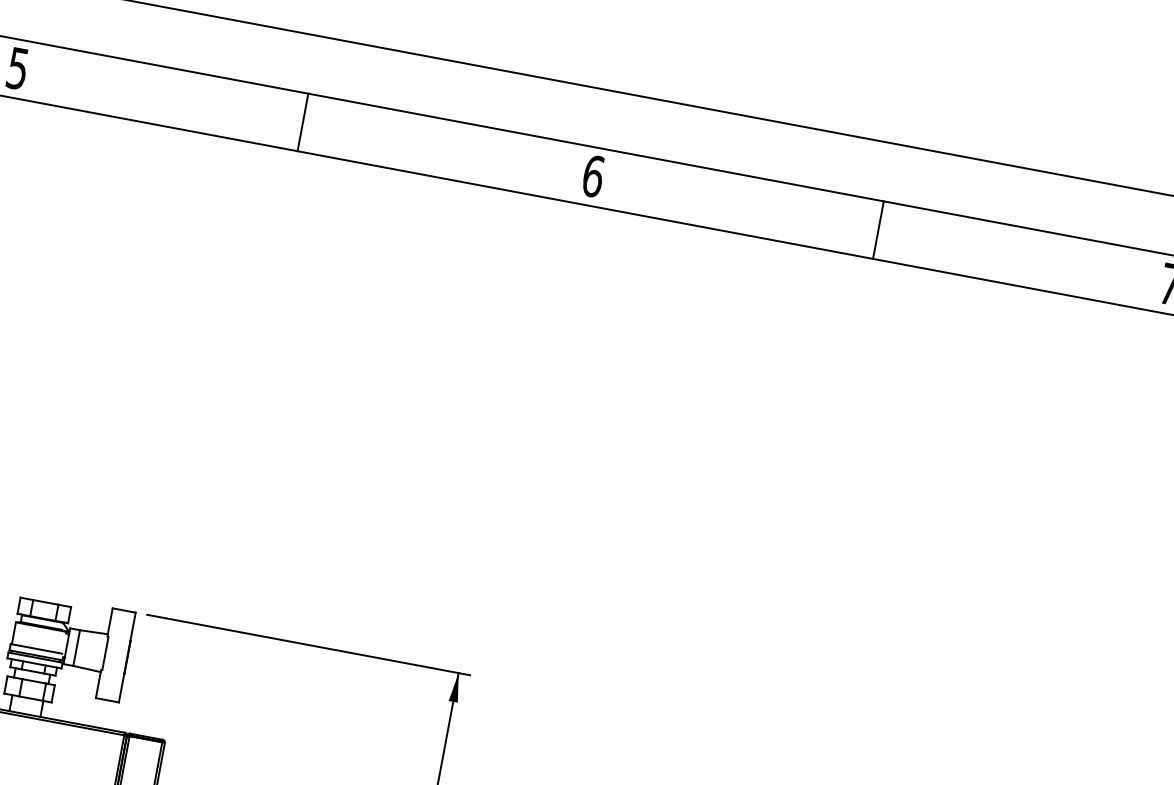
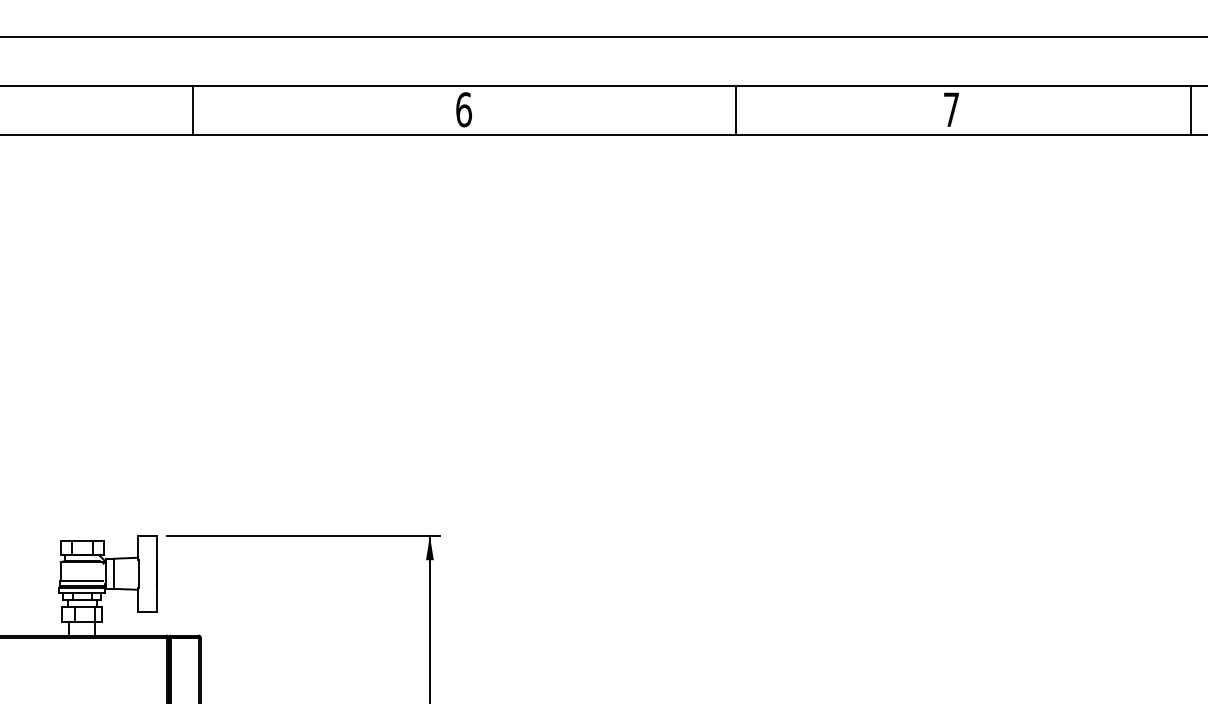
line: (302, 121) -> (192, 109), moved
line: (878, 229) -> (735, 109), moved

